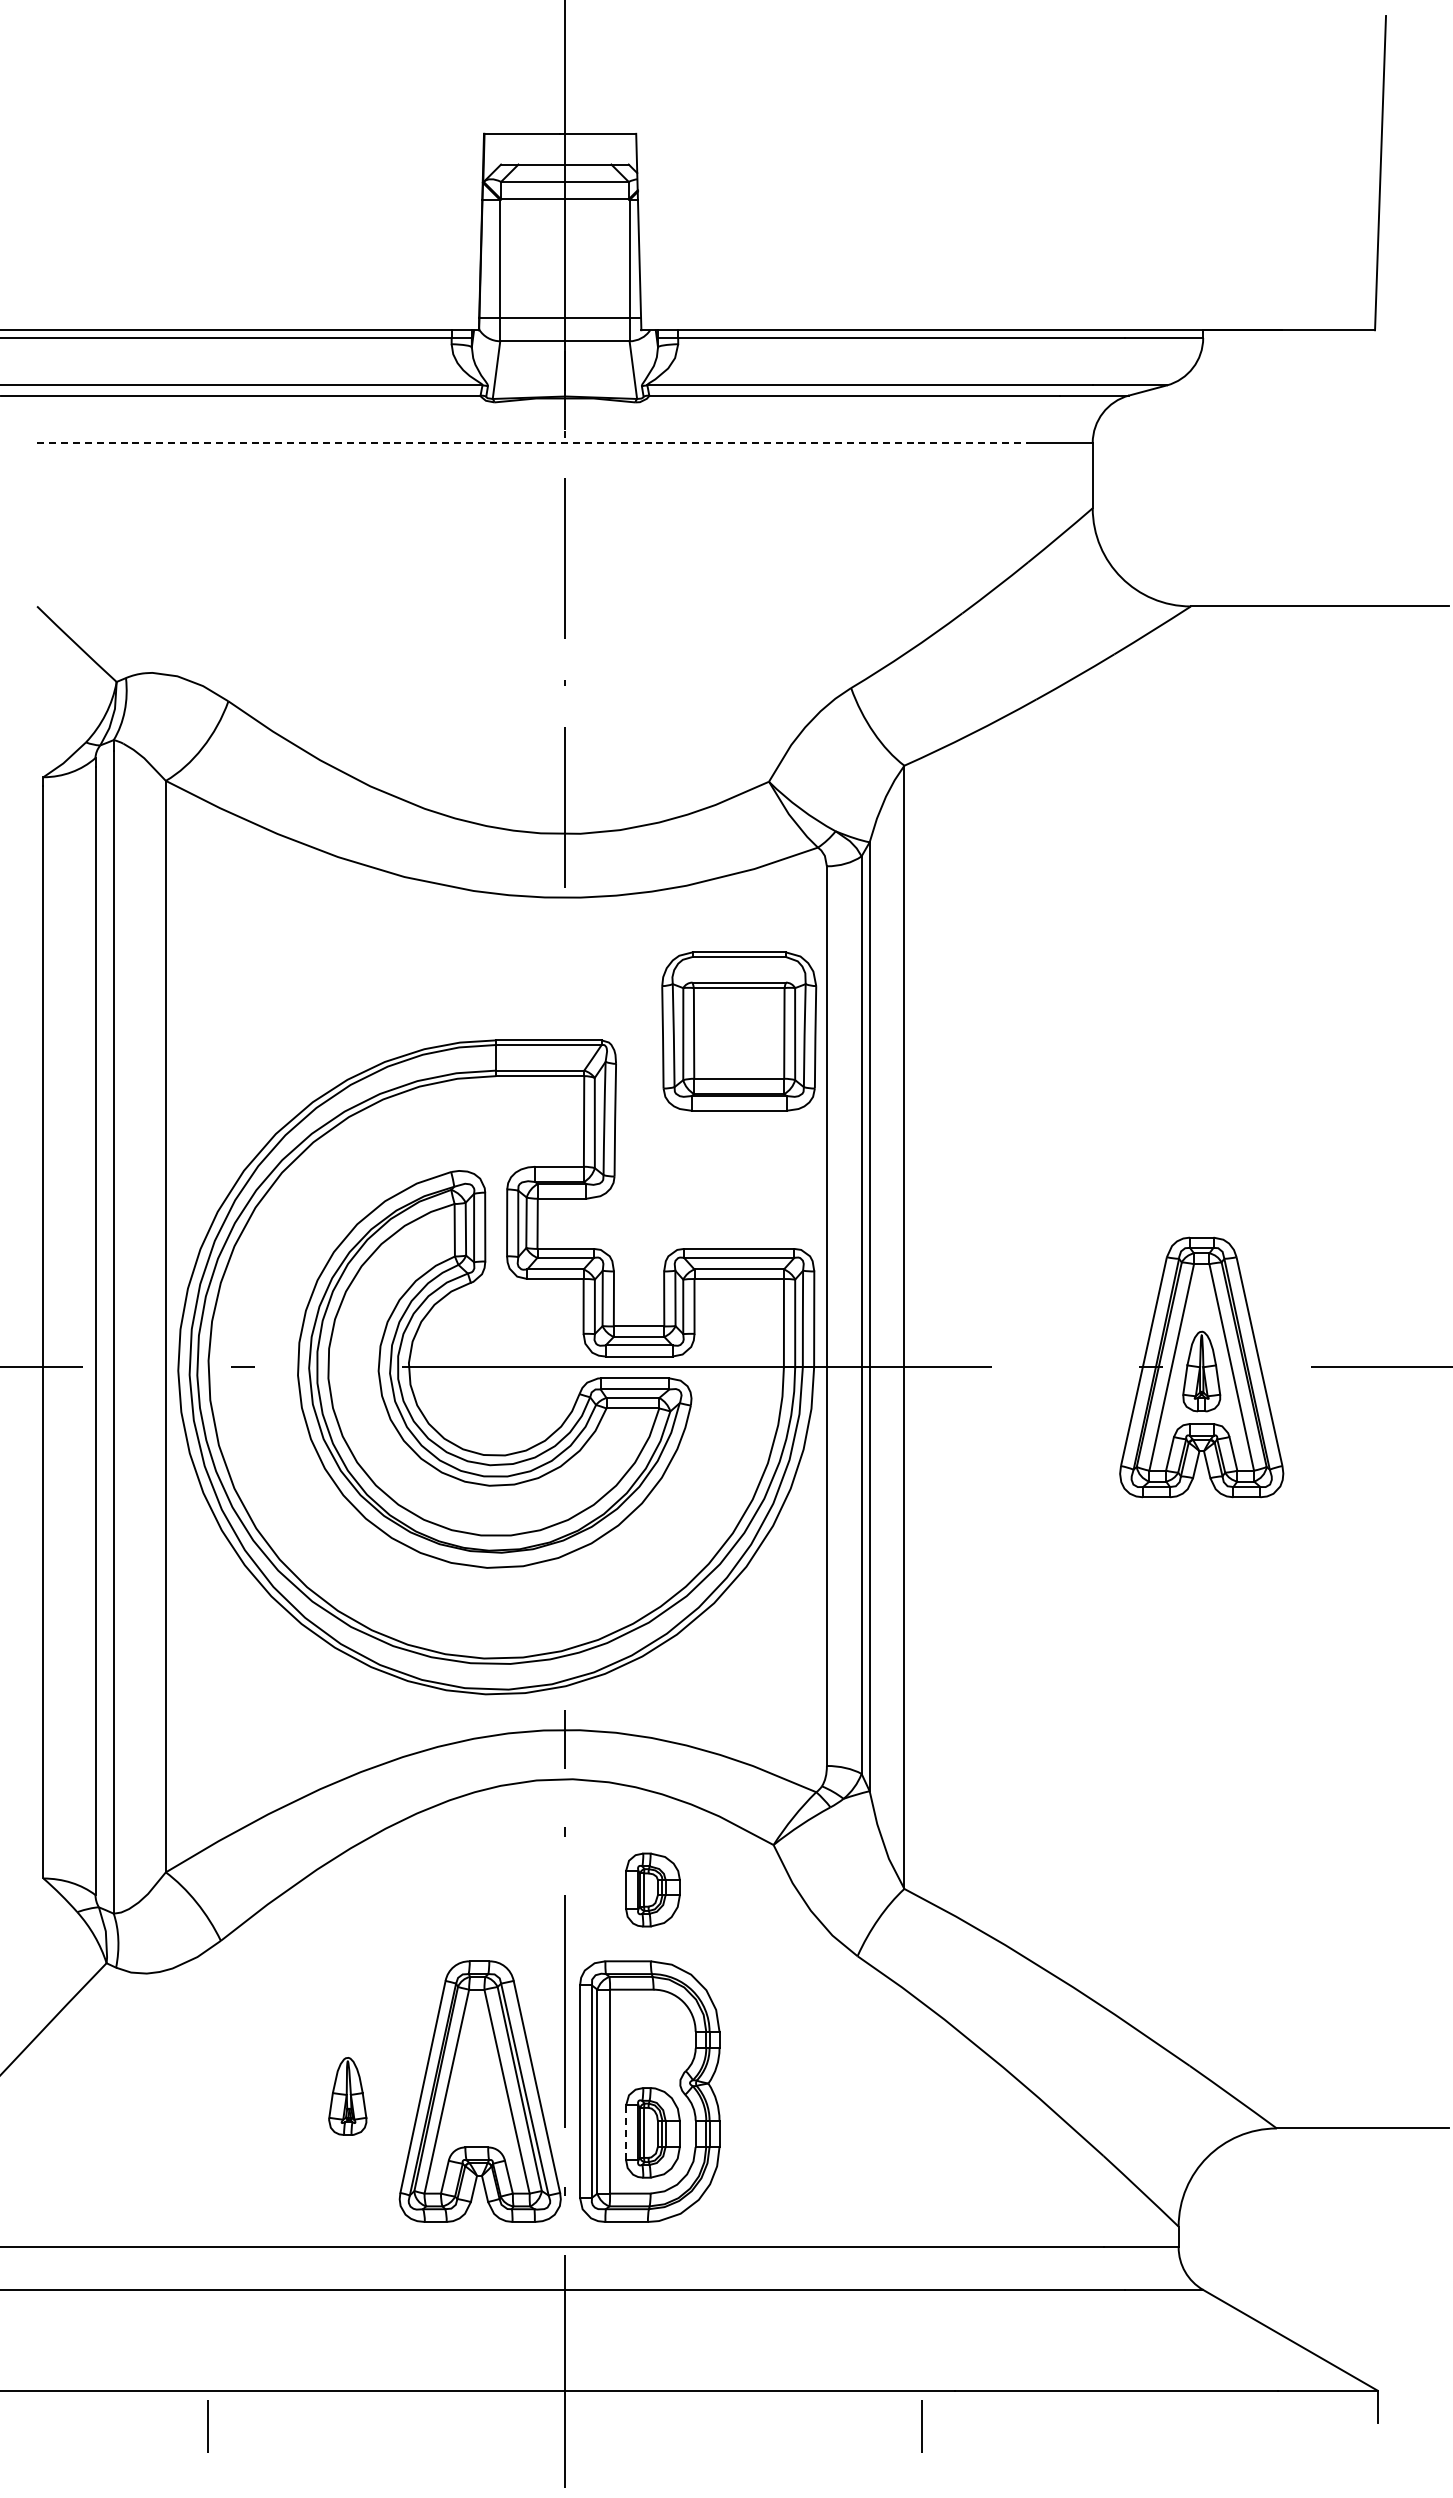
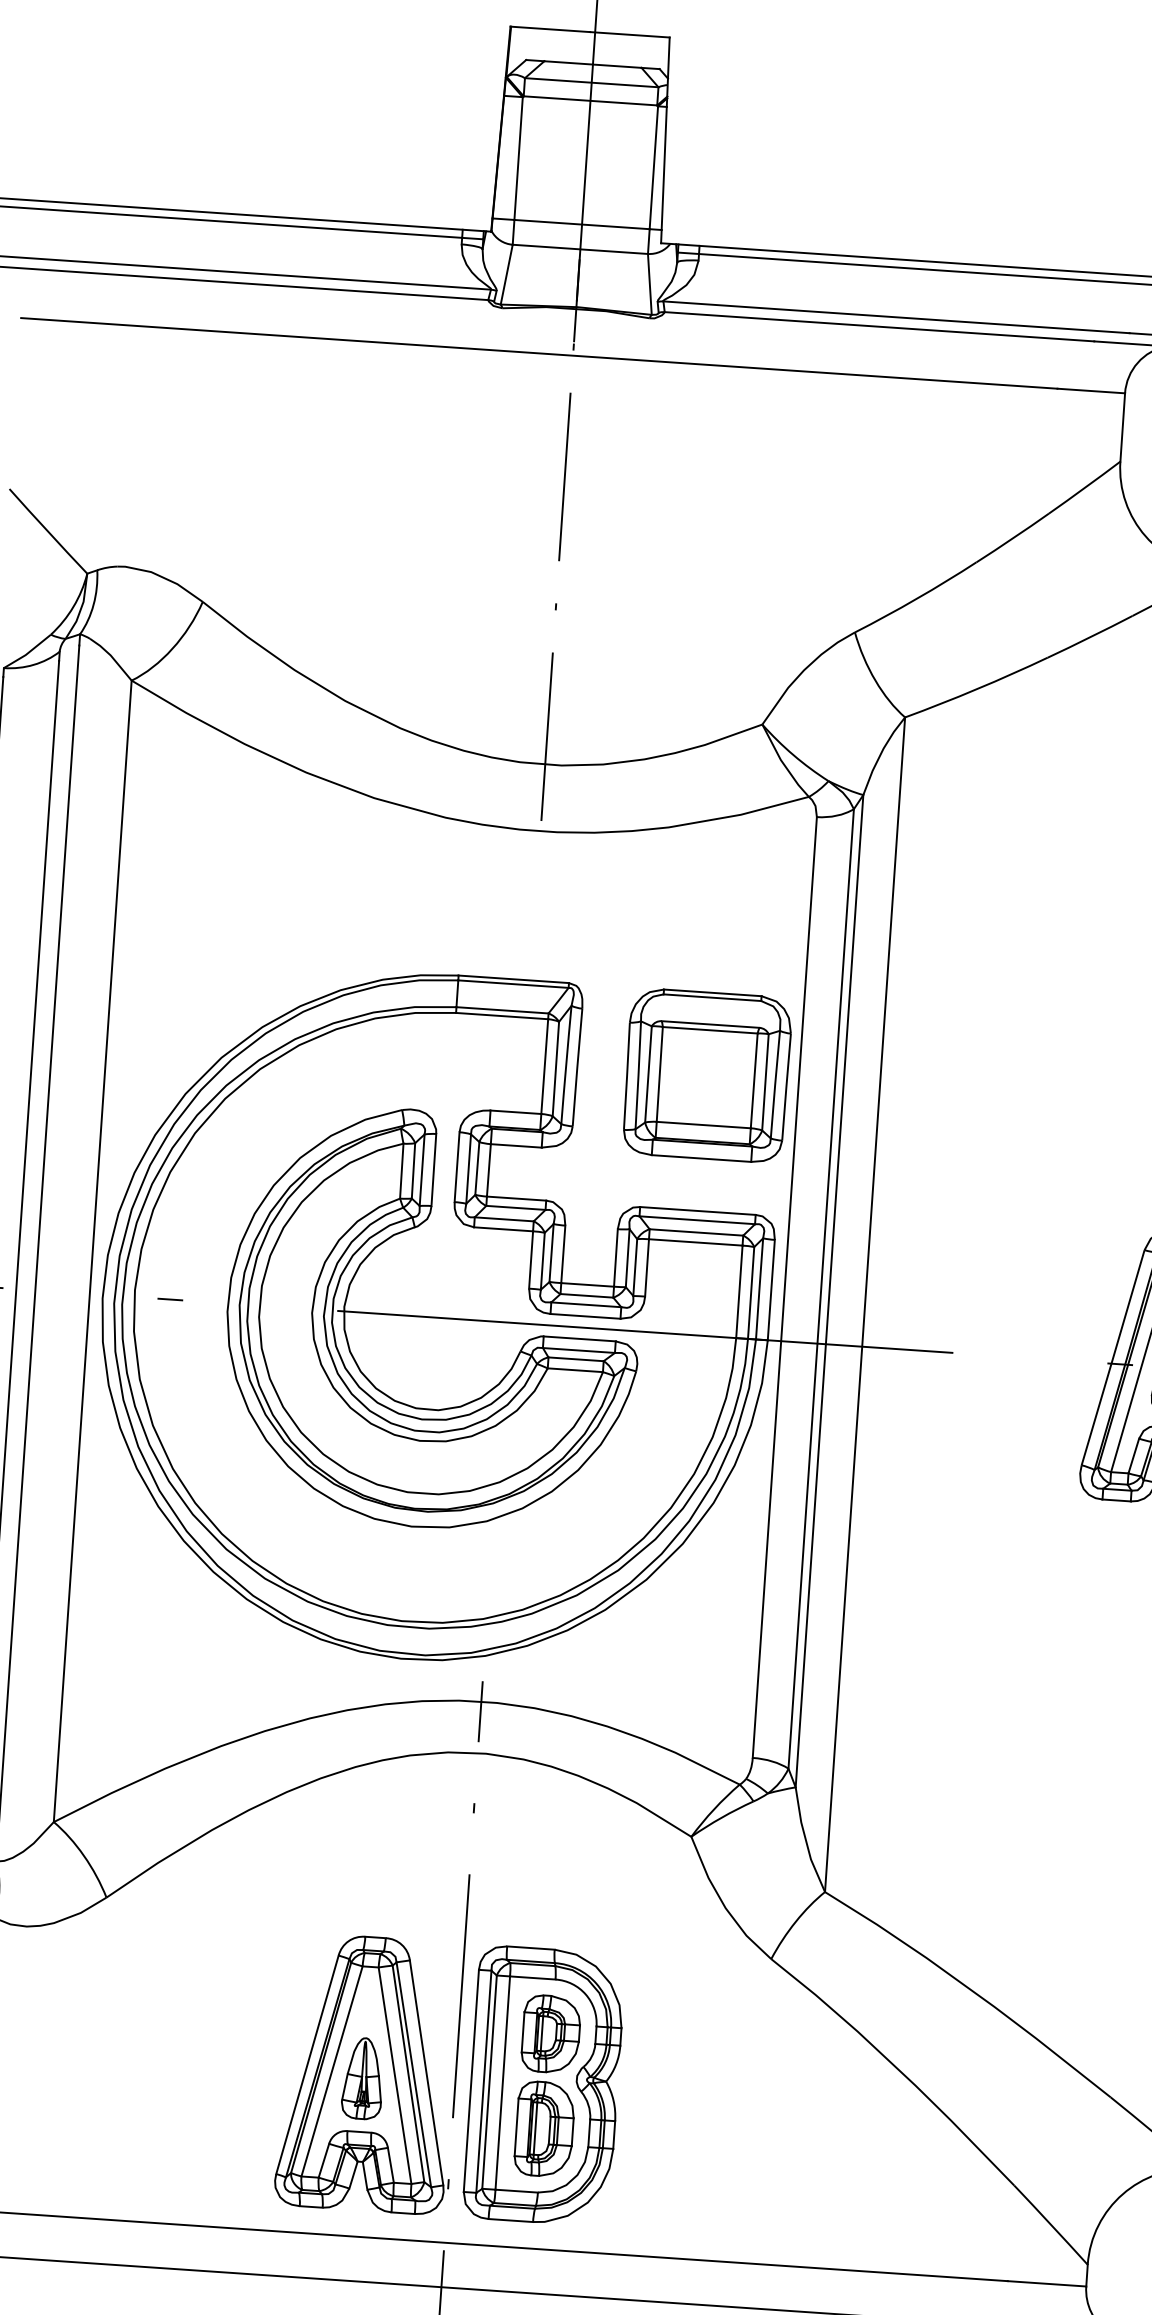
line: (533, 442) -> (540, 352), dashed -> solid
part: (739, 1031) -> (707, 1075), moved
part: (652, 1889) -> (550, 2033), moved
part: (347, 2096) -> (362, 2078), moved
line: (626, 2132) -> (517, 2126), dashed -> solid

